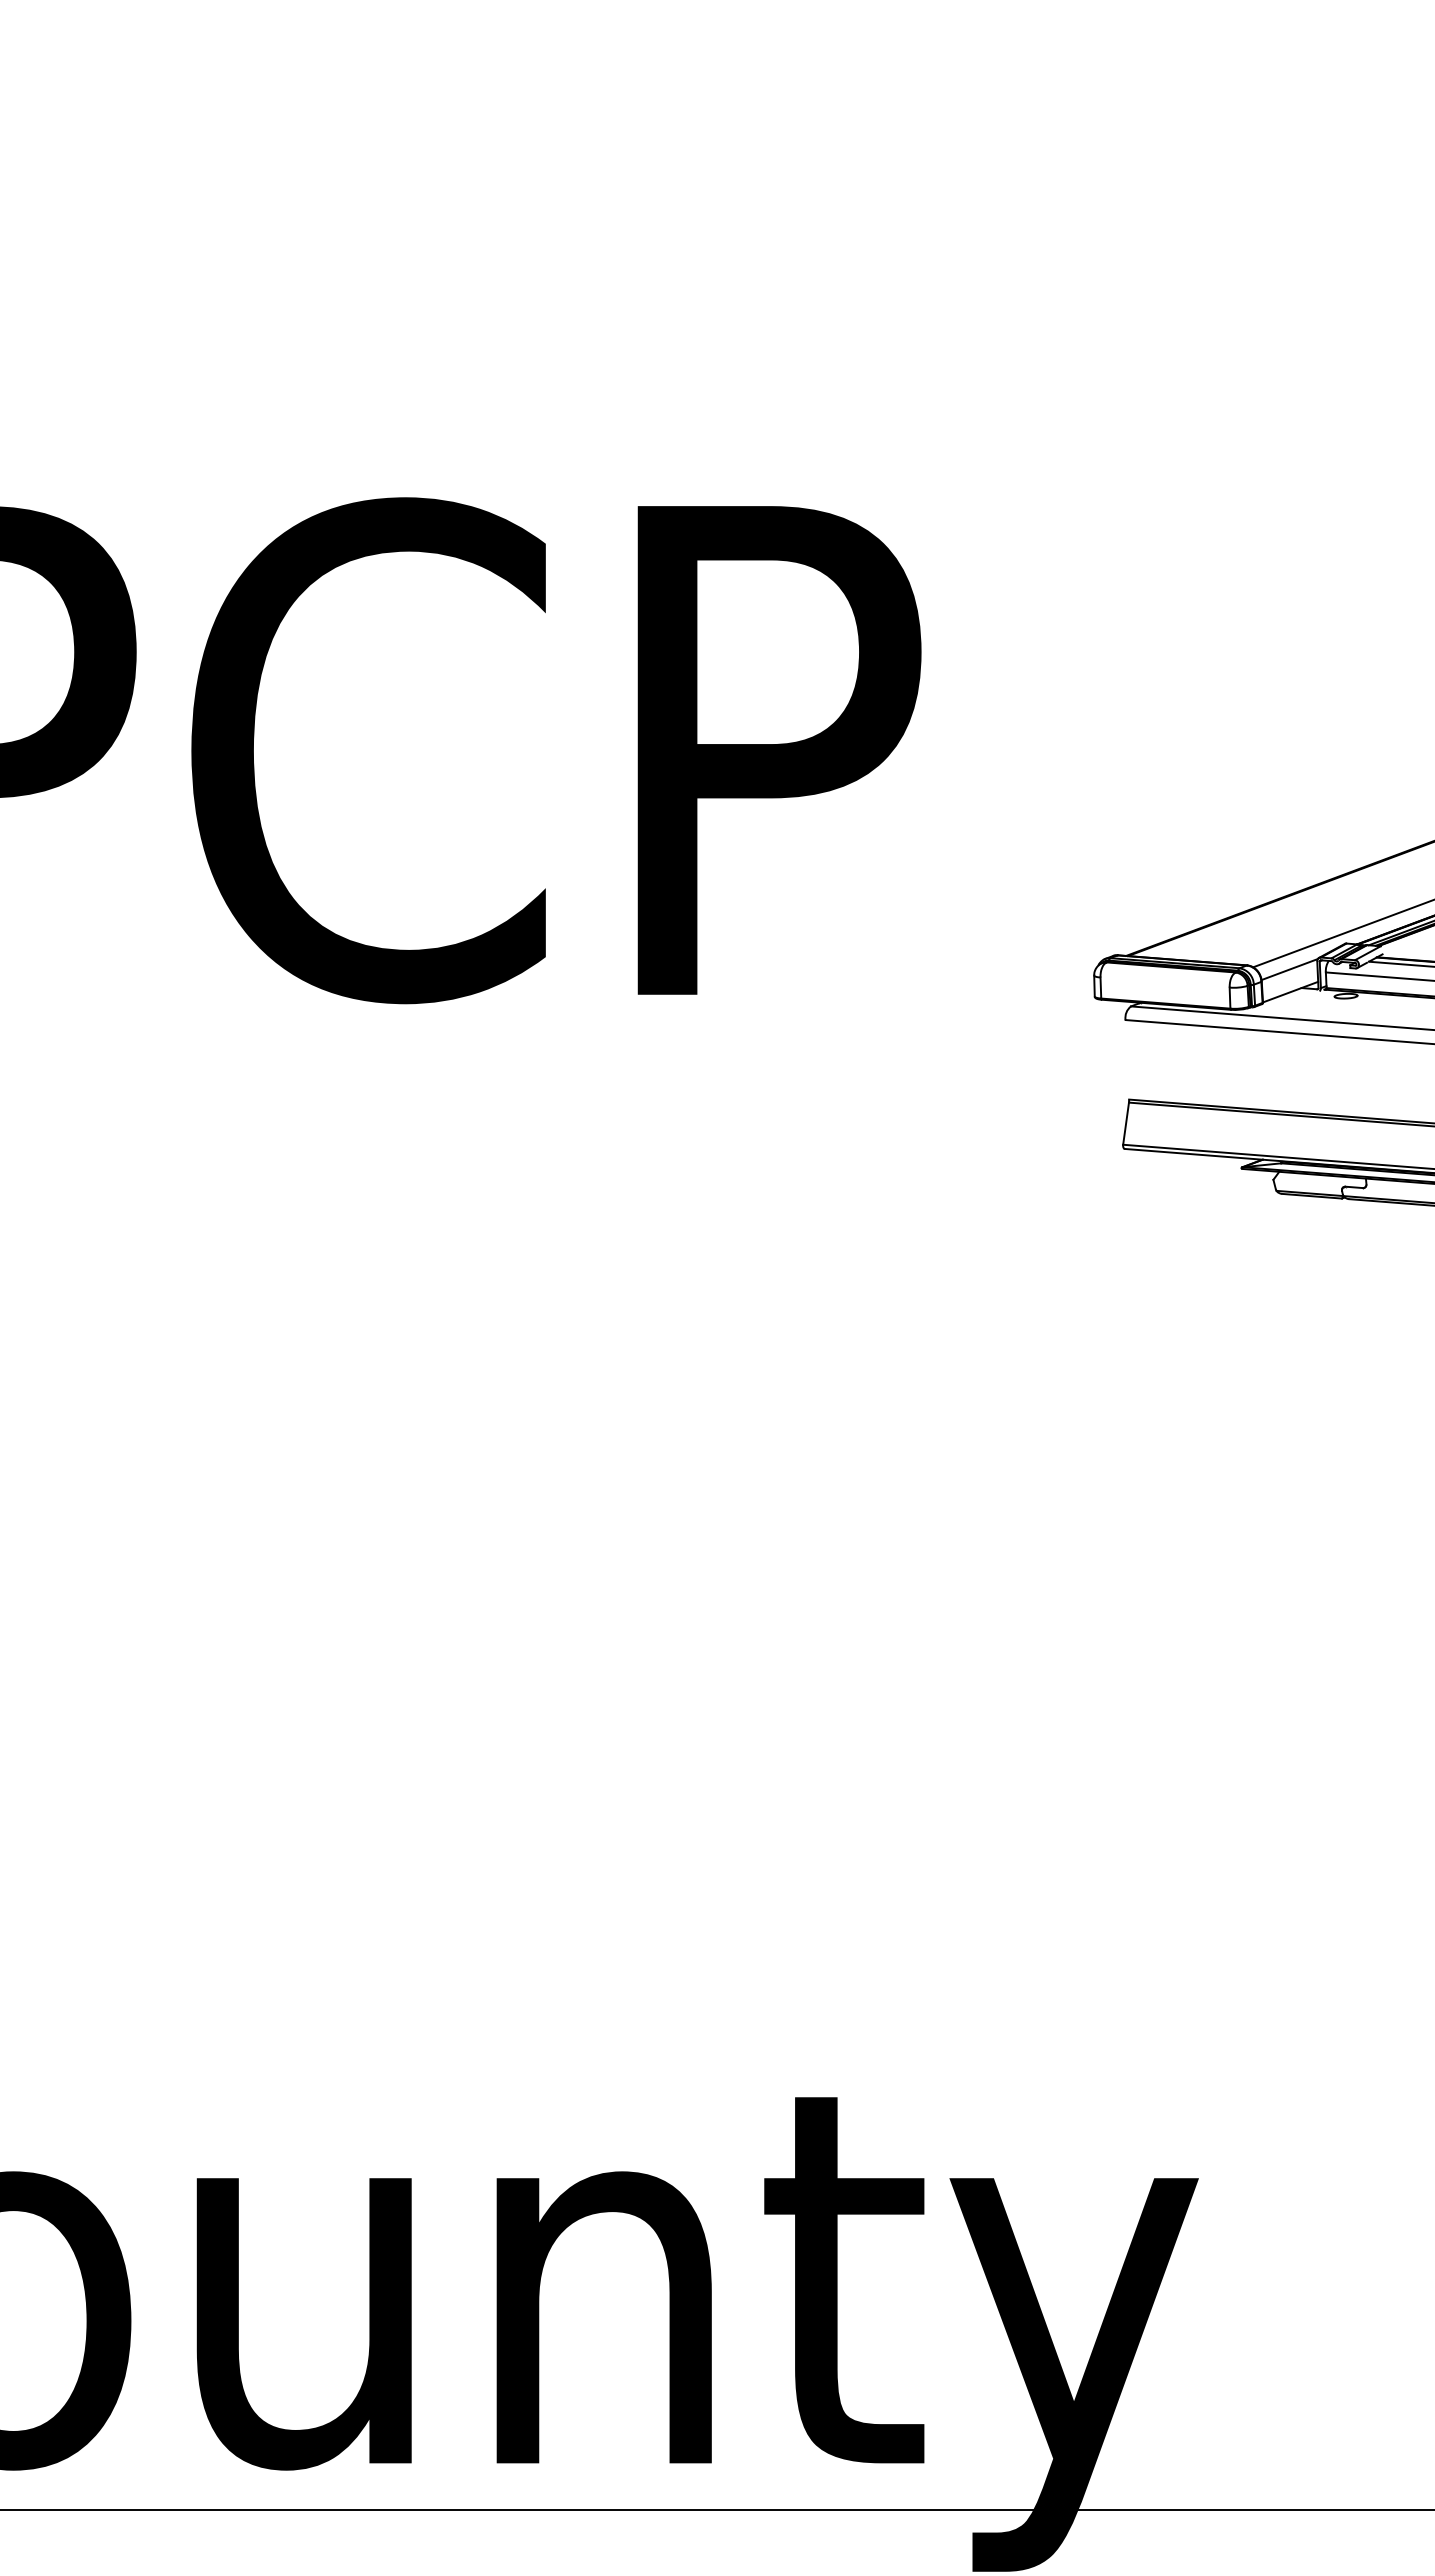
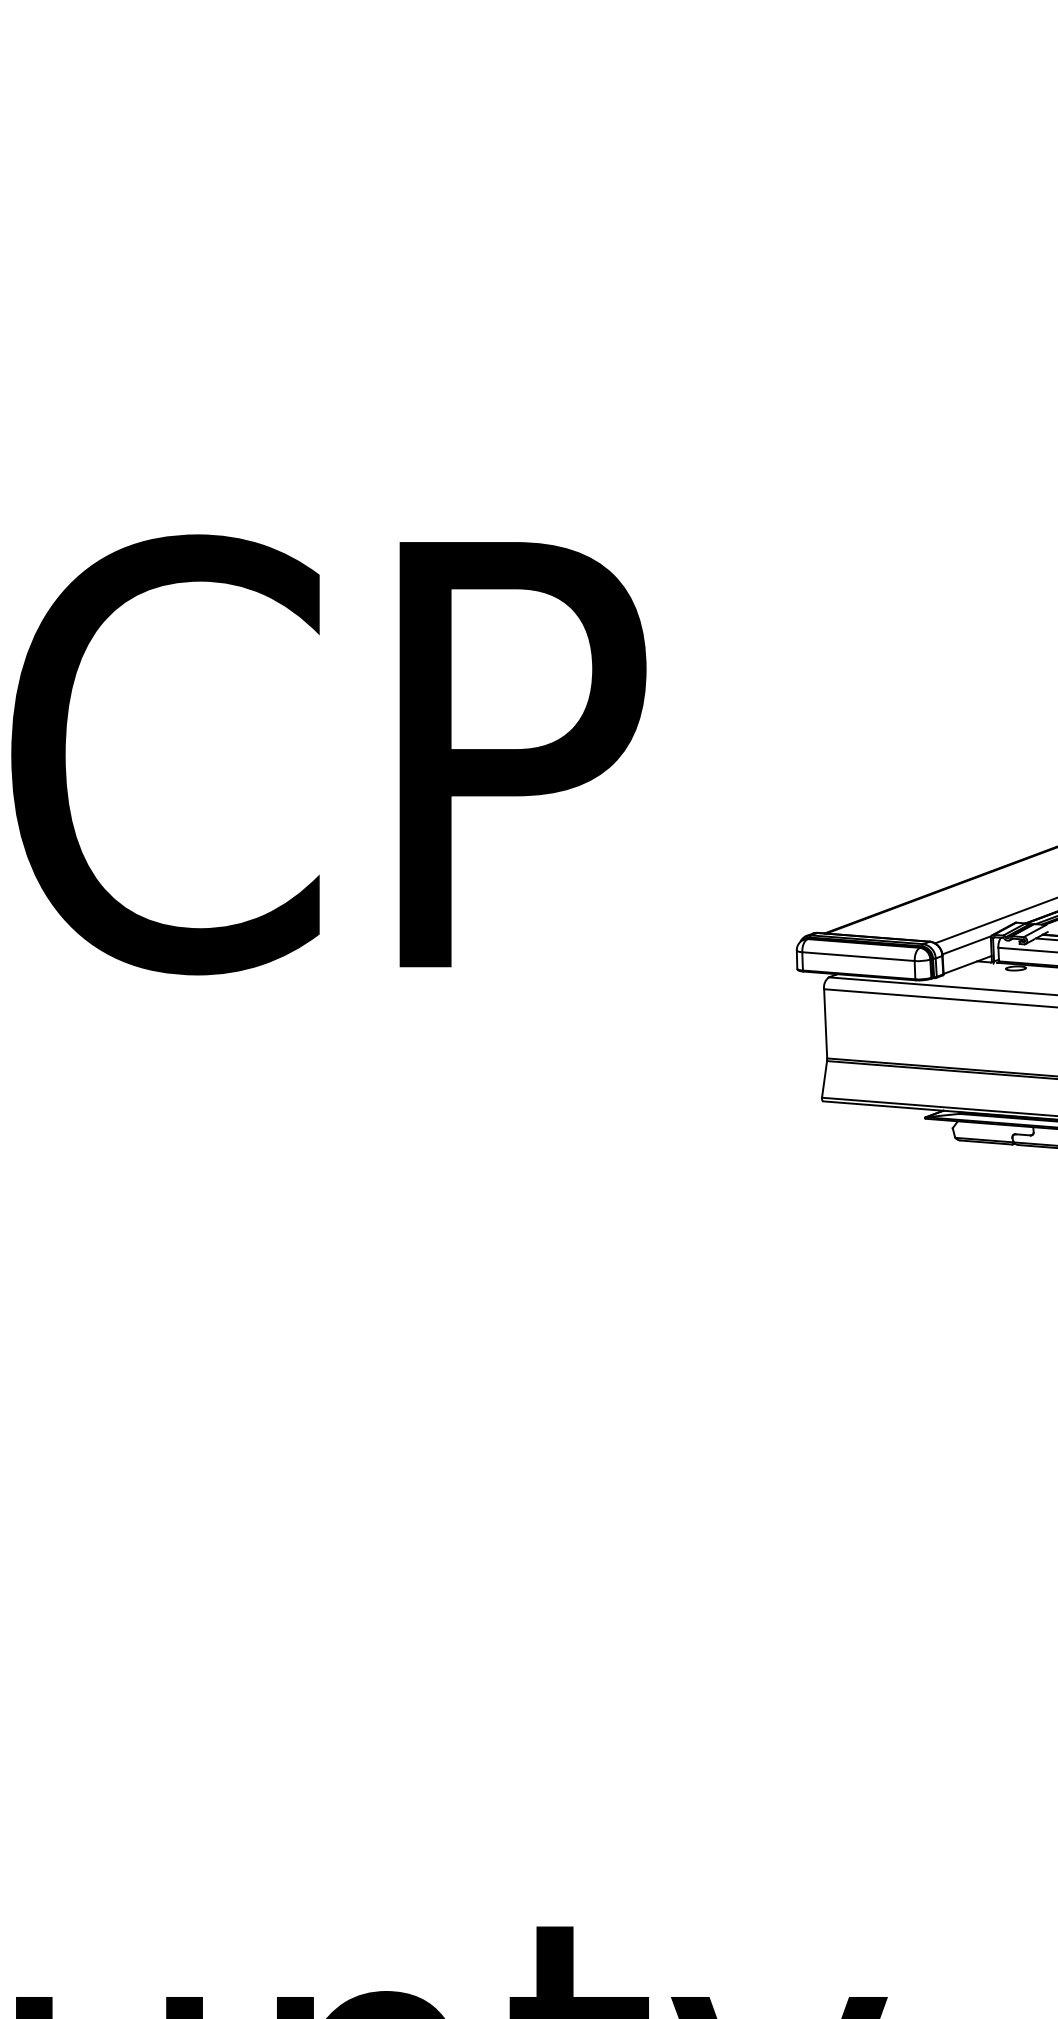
line: (1164, 982) -> (857, 956), added
line: (1127, 1059) -> (825, 1023), added

